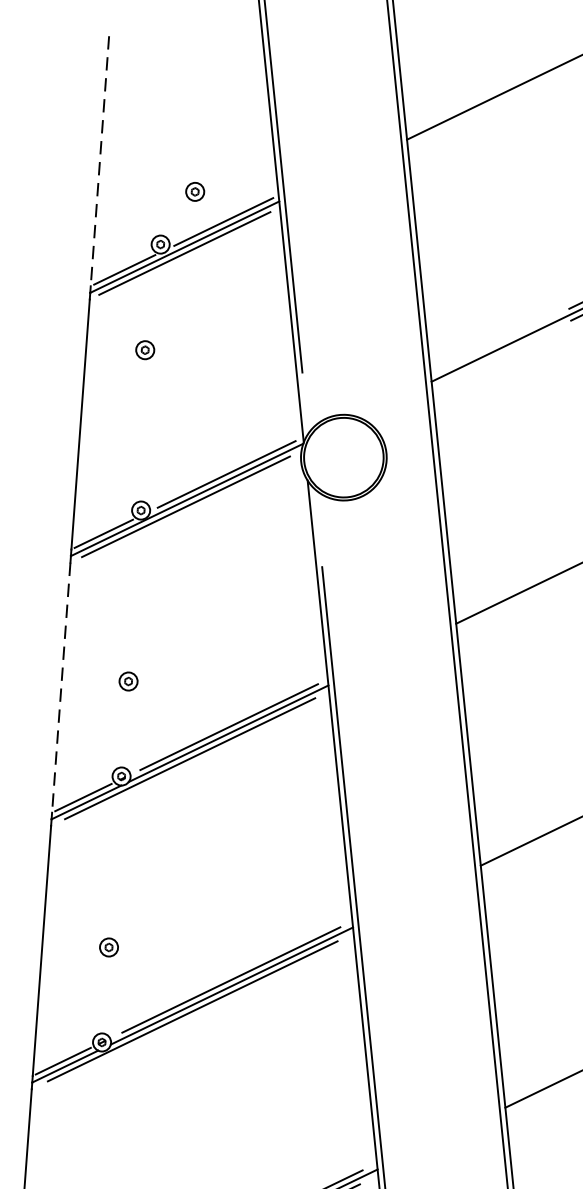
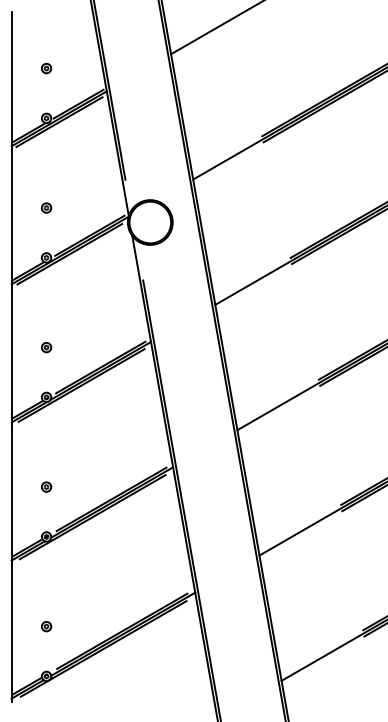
line: (99, 161) -> (11, 77), dashed -> solid
part: (195, 191) -> (46, 68), moved
part: (145, 349) -> (46, 207), moved
line: (60, 687) -> (11, 353), dashed -> solid

